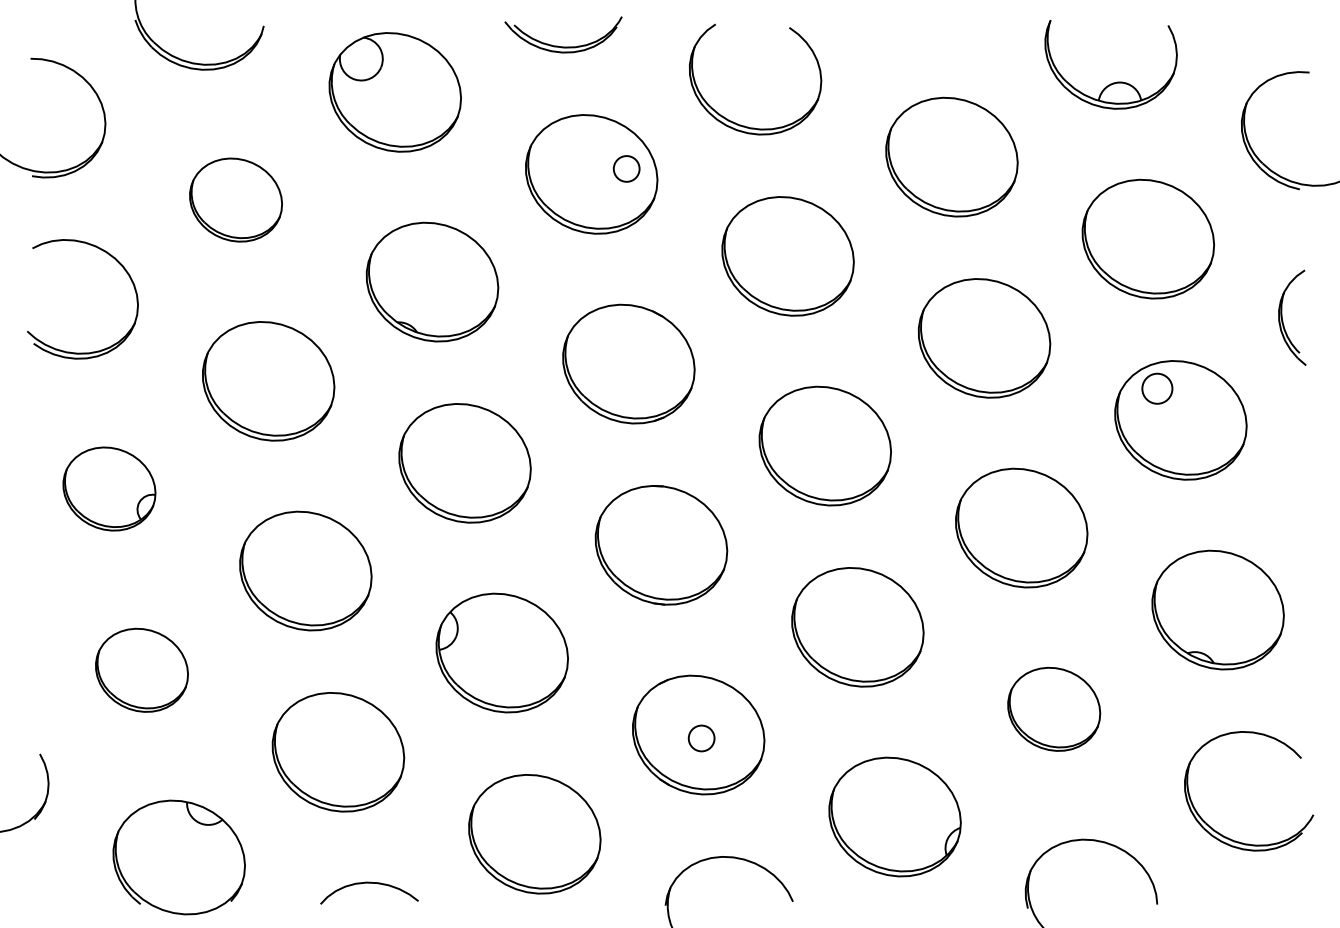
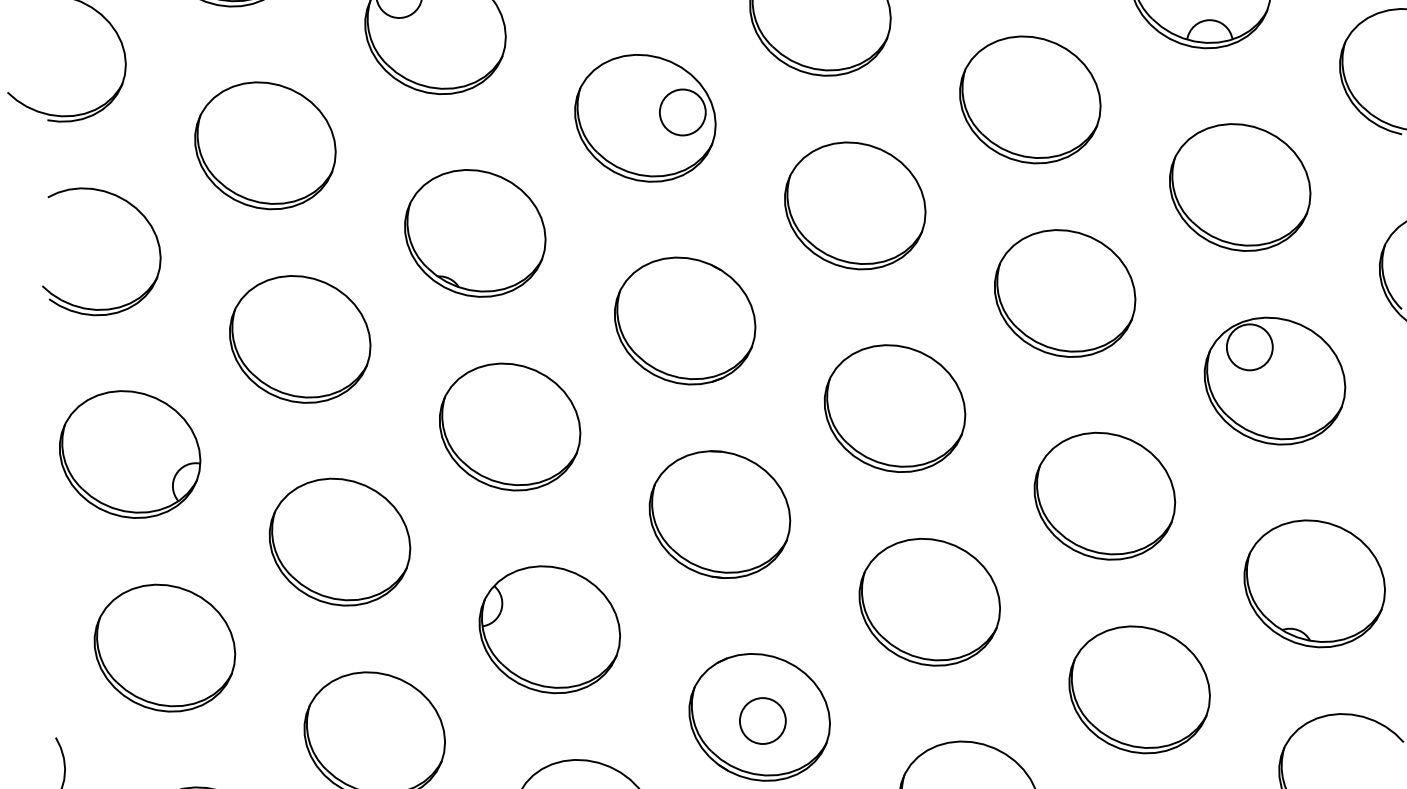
circle: (626, 168) -> (682, 112), size x1.67
part: (235, 199) -> (264, 145), size x1.43
circle: (1156, 388) -> (1248, 347), size x1.43
part: (109, 488) -> (130, 453), size x1.43
part: (141, 670) -> (164, 648), size x1.43
part: (1053, 709) -> (1138, 690), size x1.43
circle: (701, 738) -> (762, 721), size x1.67

